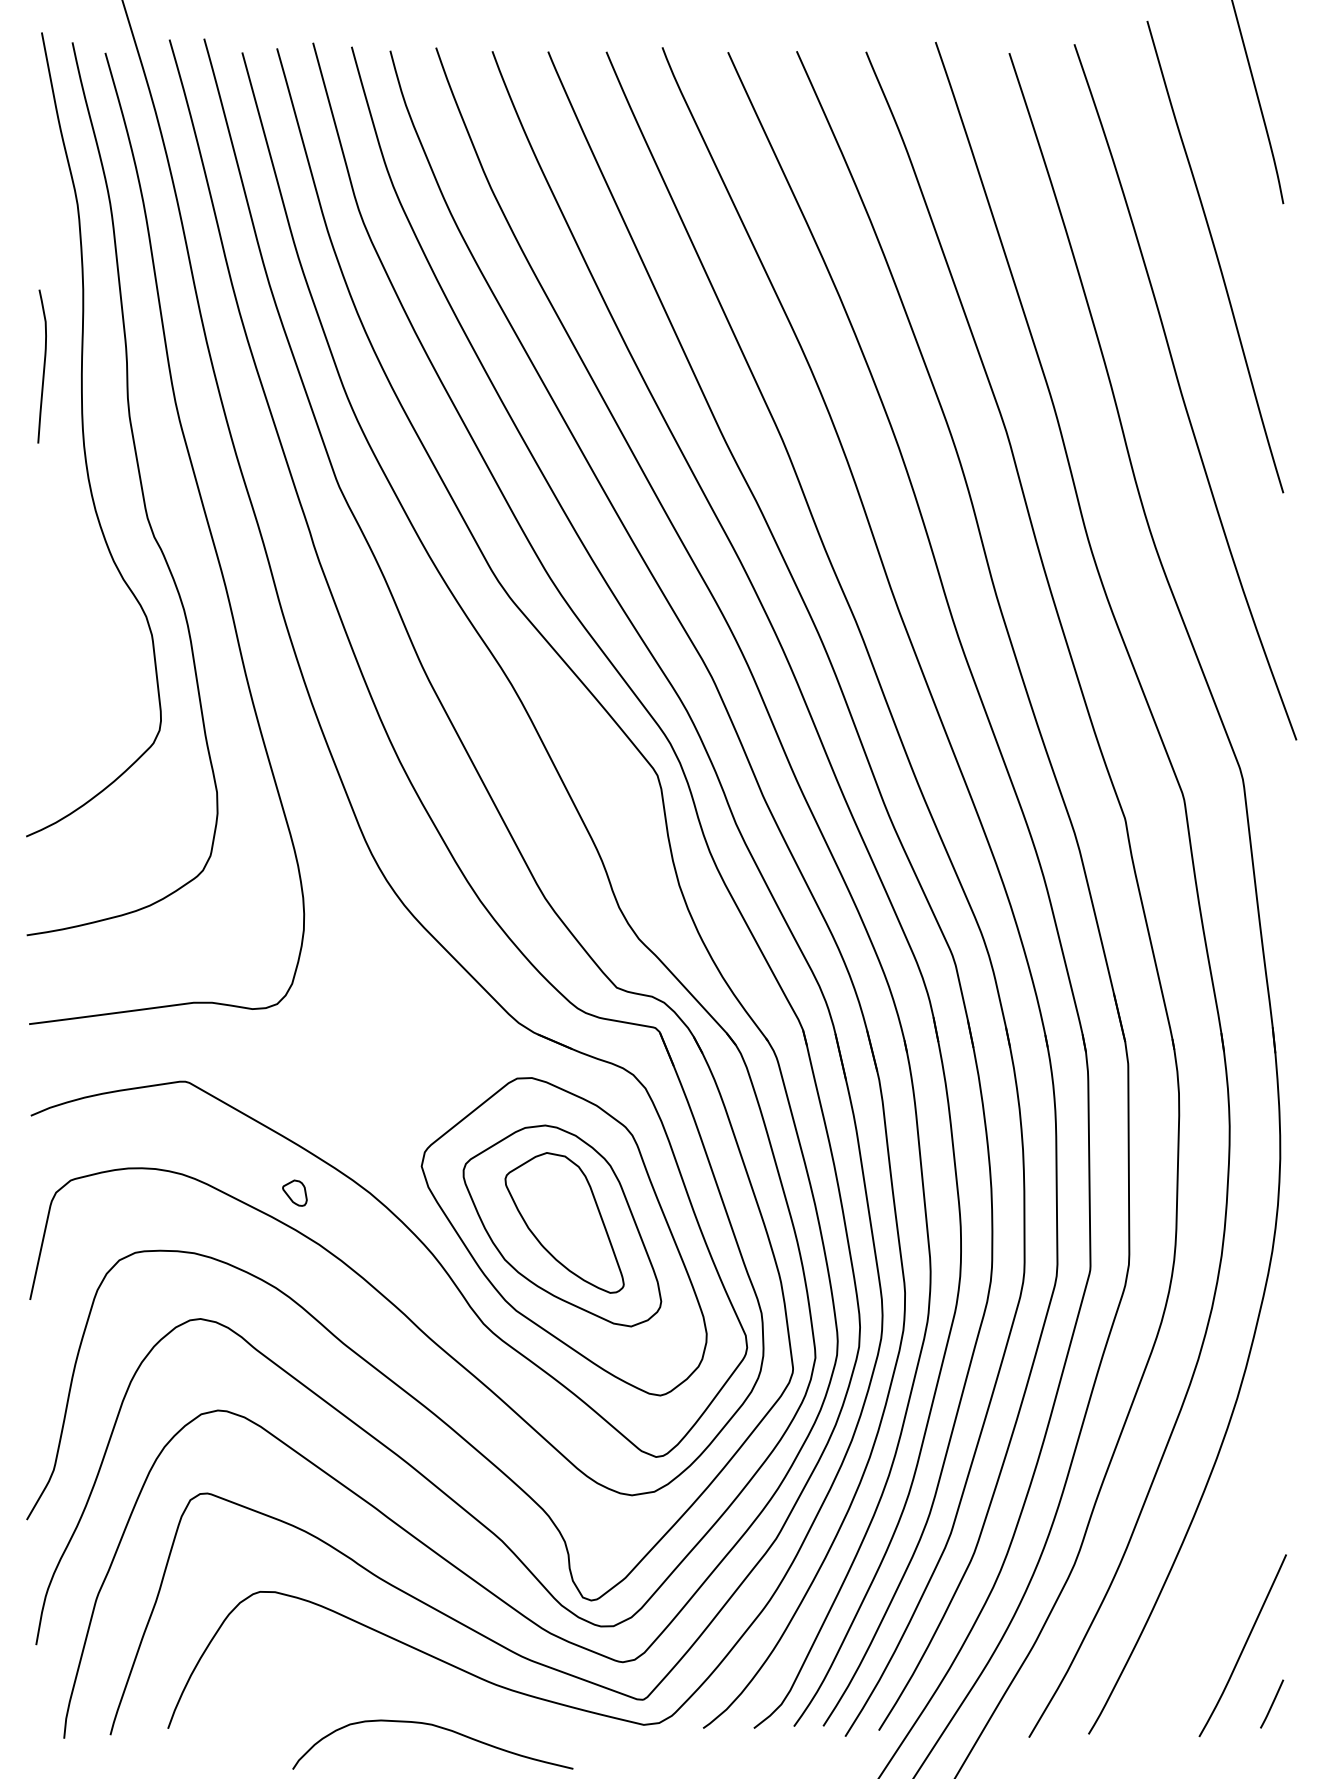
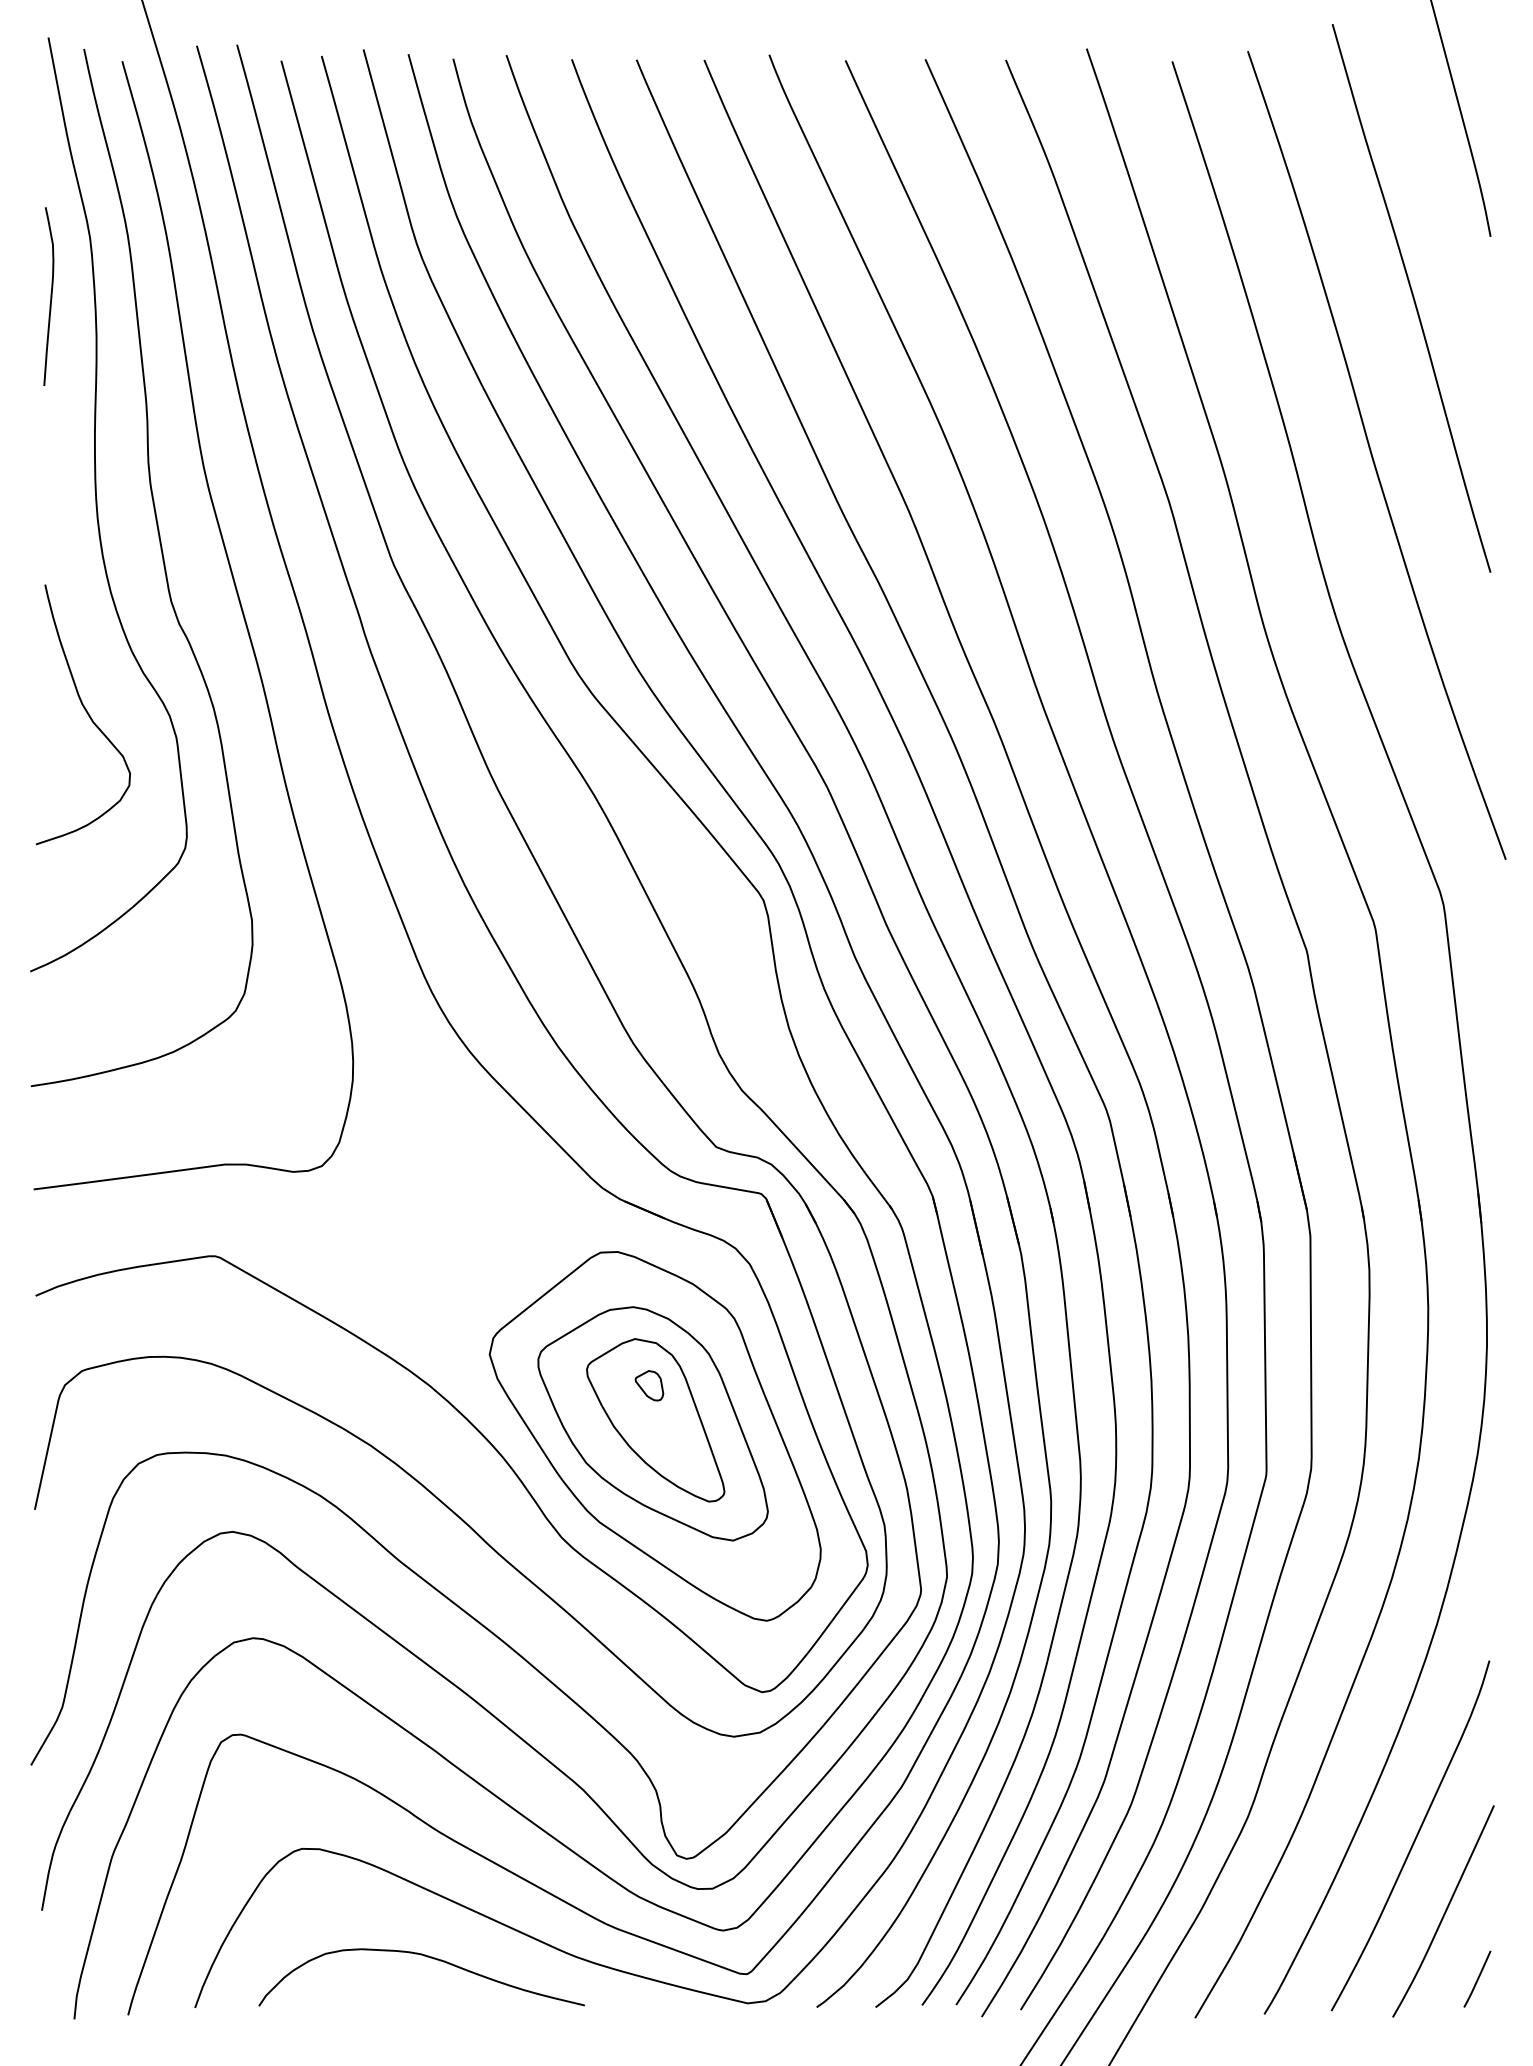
curve: (43, 366) -> (50, 296), moved
curve: (74, 614) -> (86, 713), added
part: (294, 1192) -> (649, 1385), moved
curve: (1217, 1582) -> (1414, 1838), added
curve: (437, 1727) -> (427, 1957), moved

